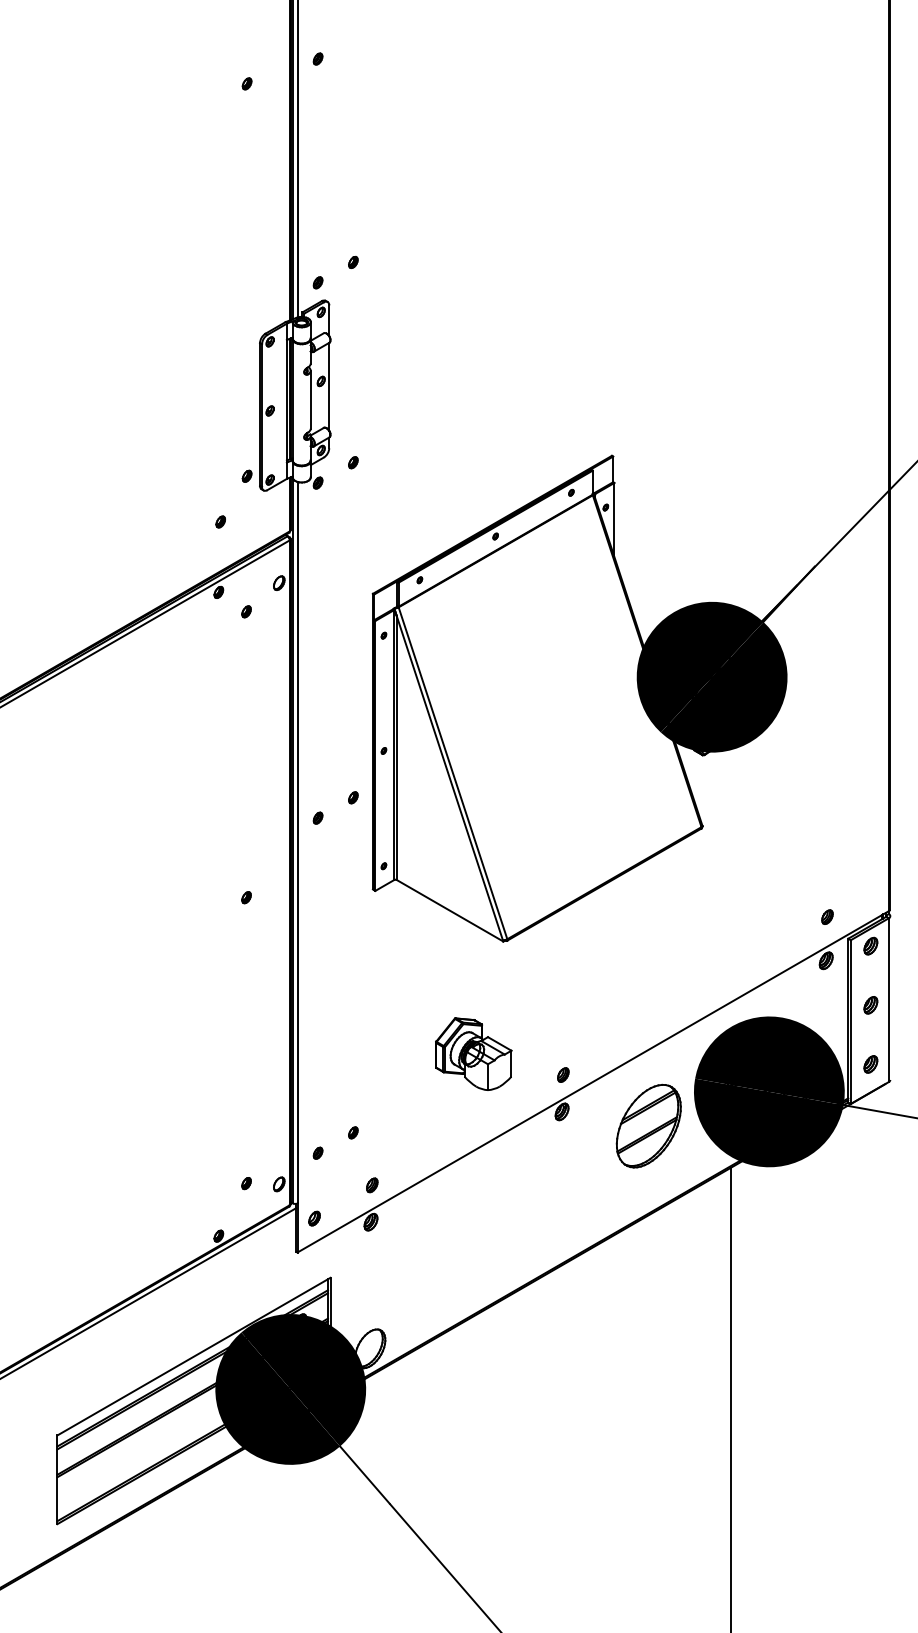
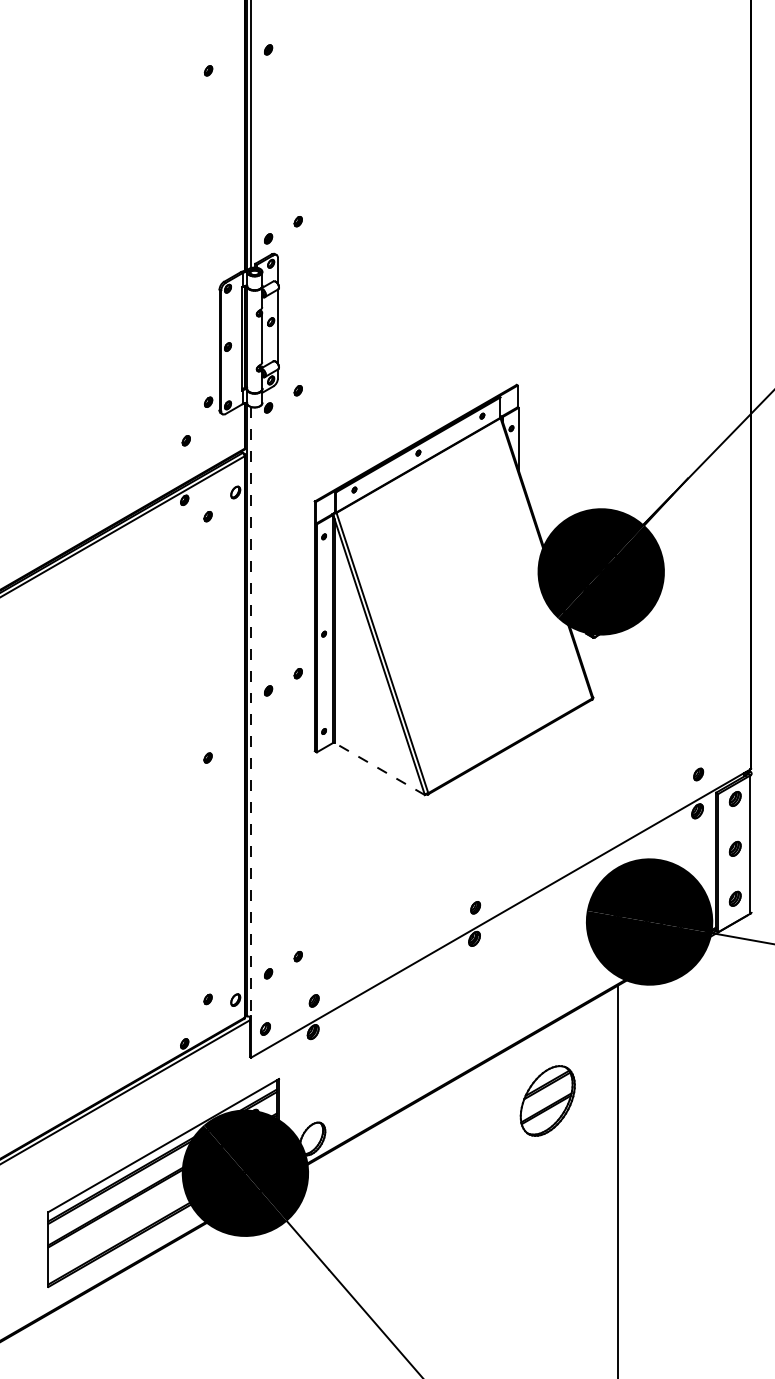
line: (297, 842) -> (251, 711), solid -> dashed
line: (449, 910) -> (379, 768), solid -> dashed
part: (473, 1053) -> (399, 889), removed
part: (648, 1125) -> (547, 1100), moved

